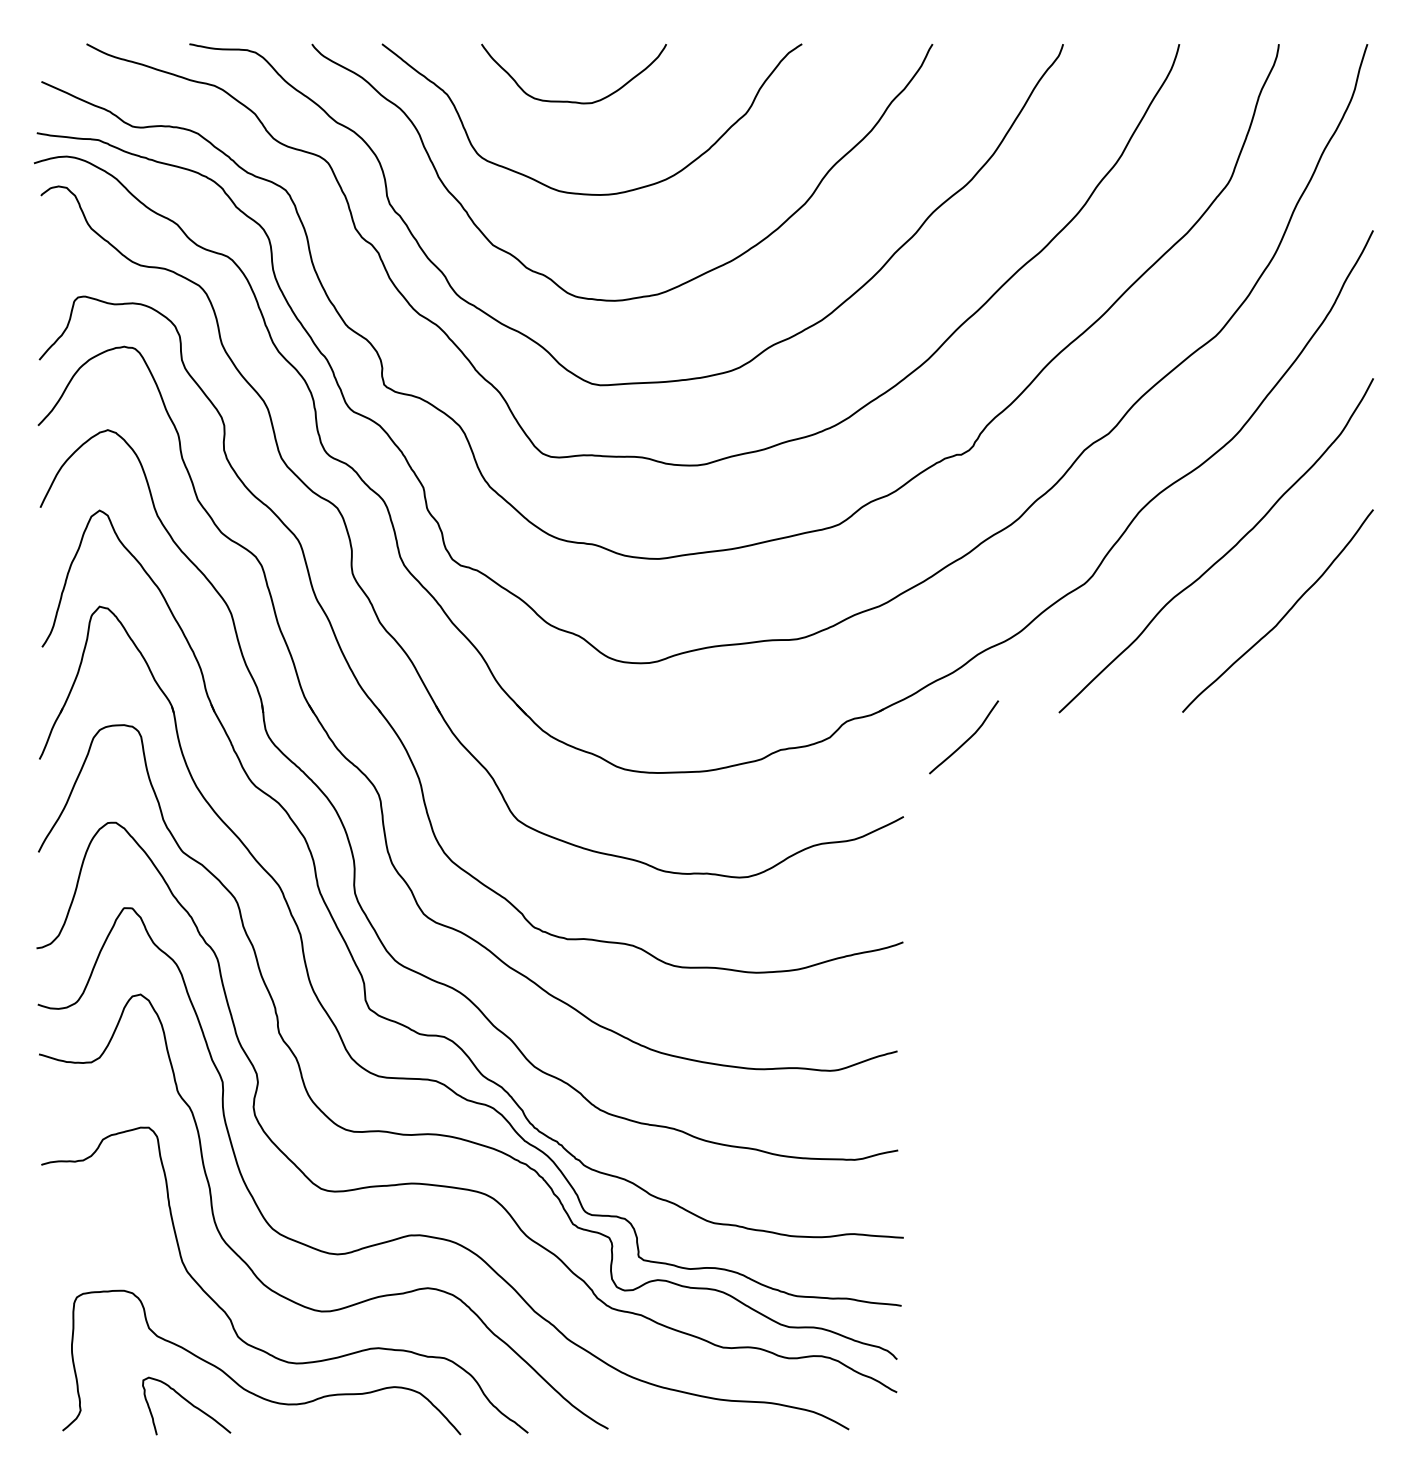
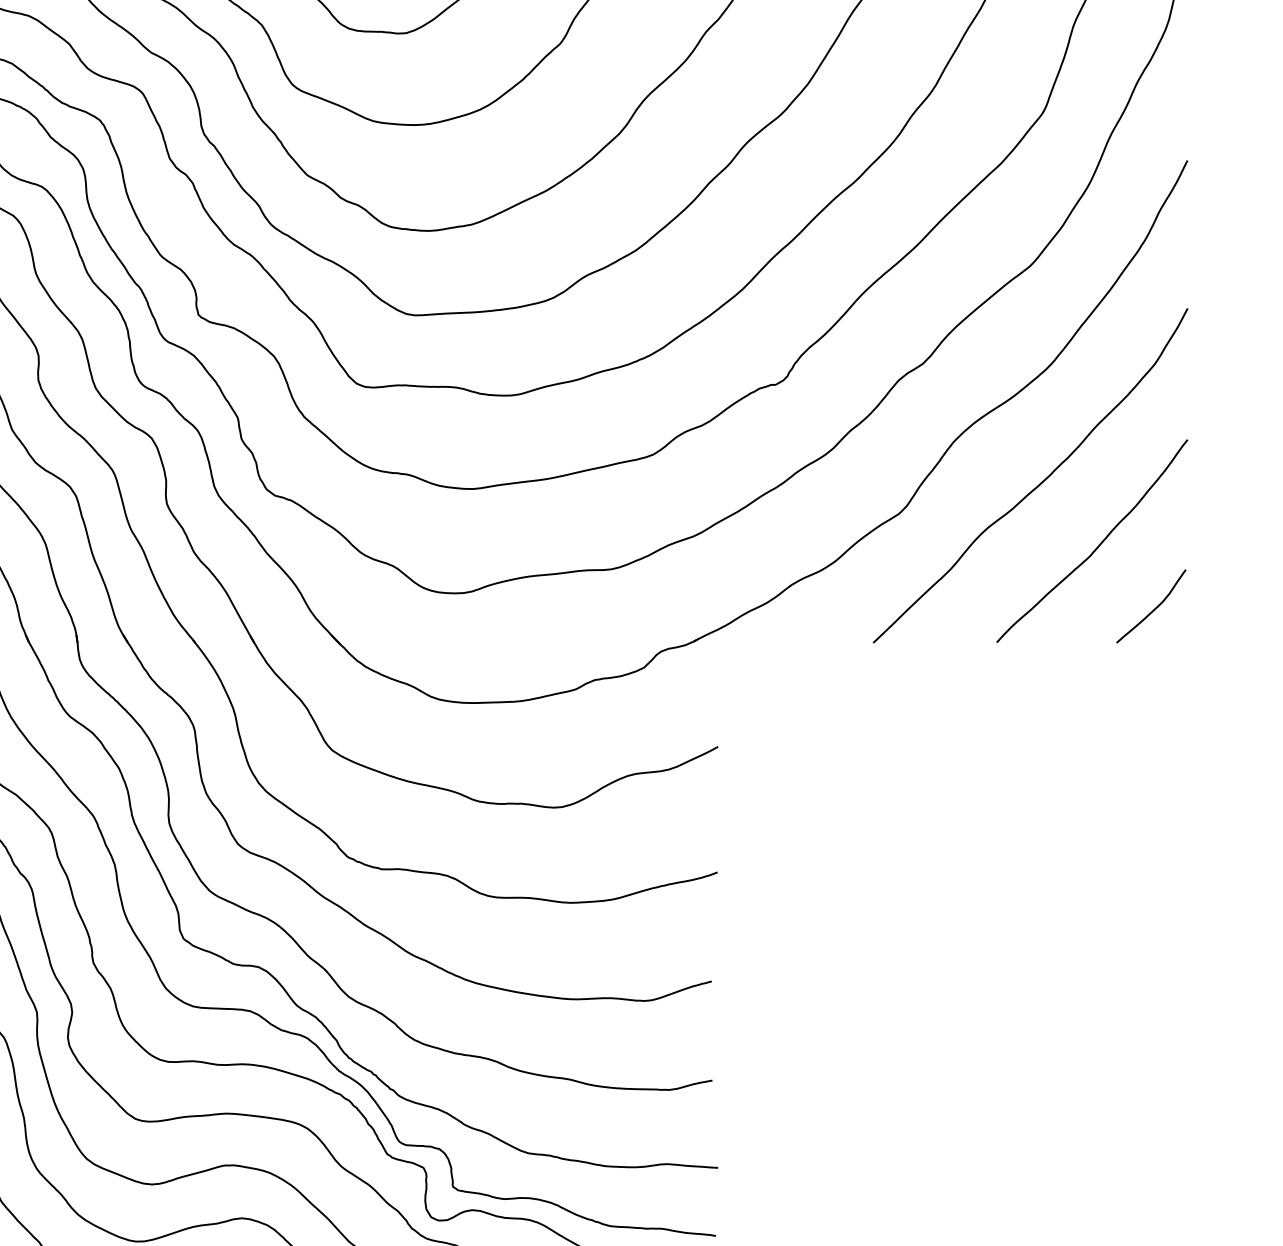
curve: (966, 739) -> (1153, 608), moved

